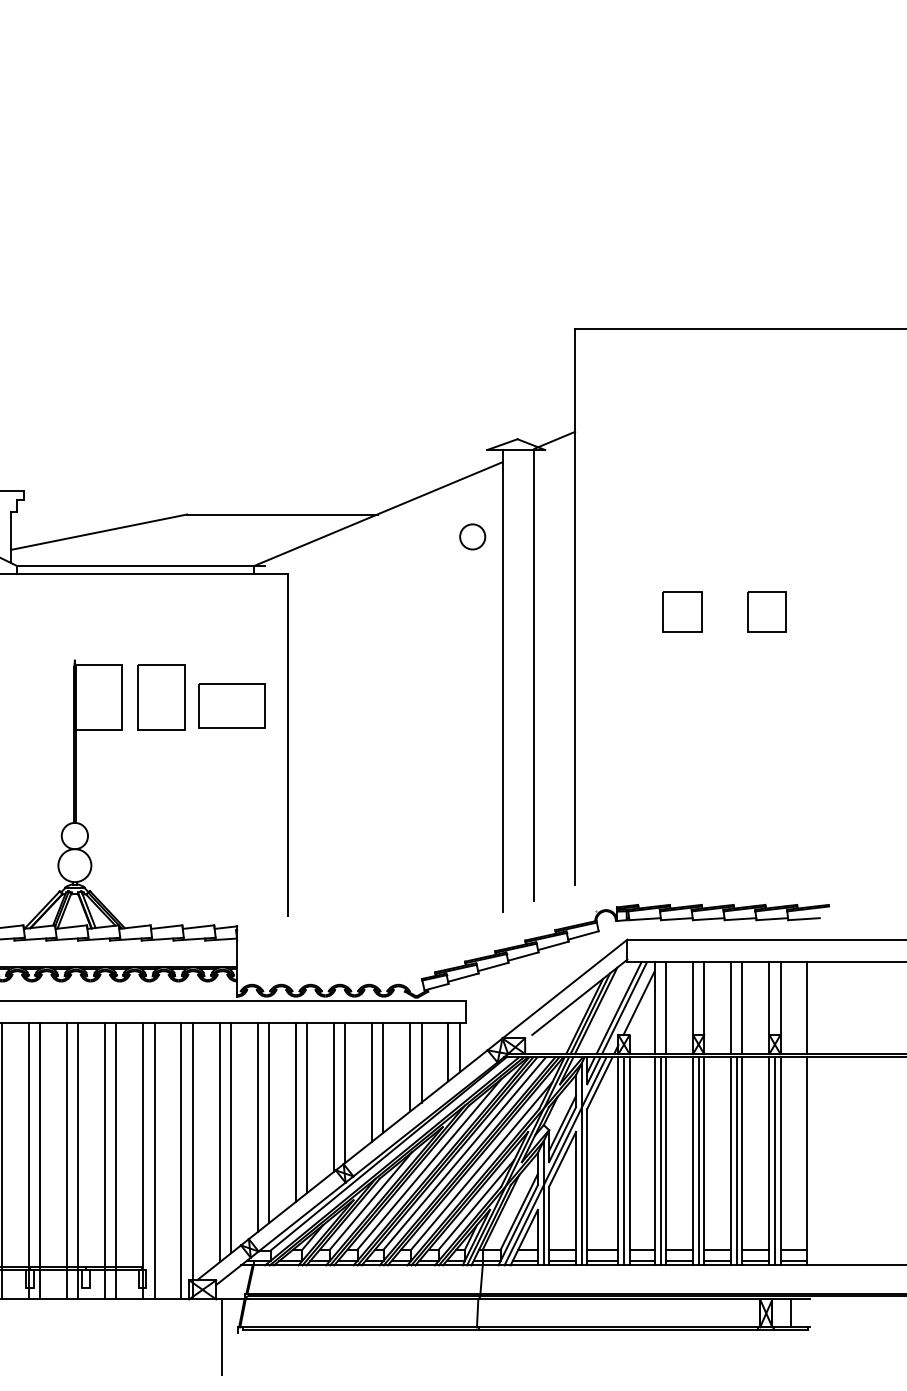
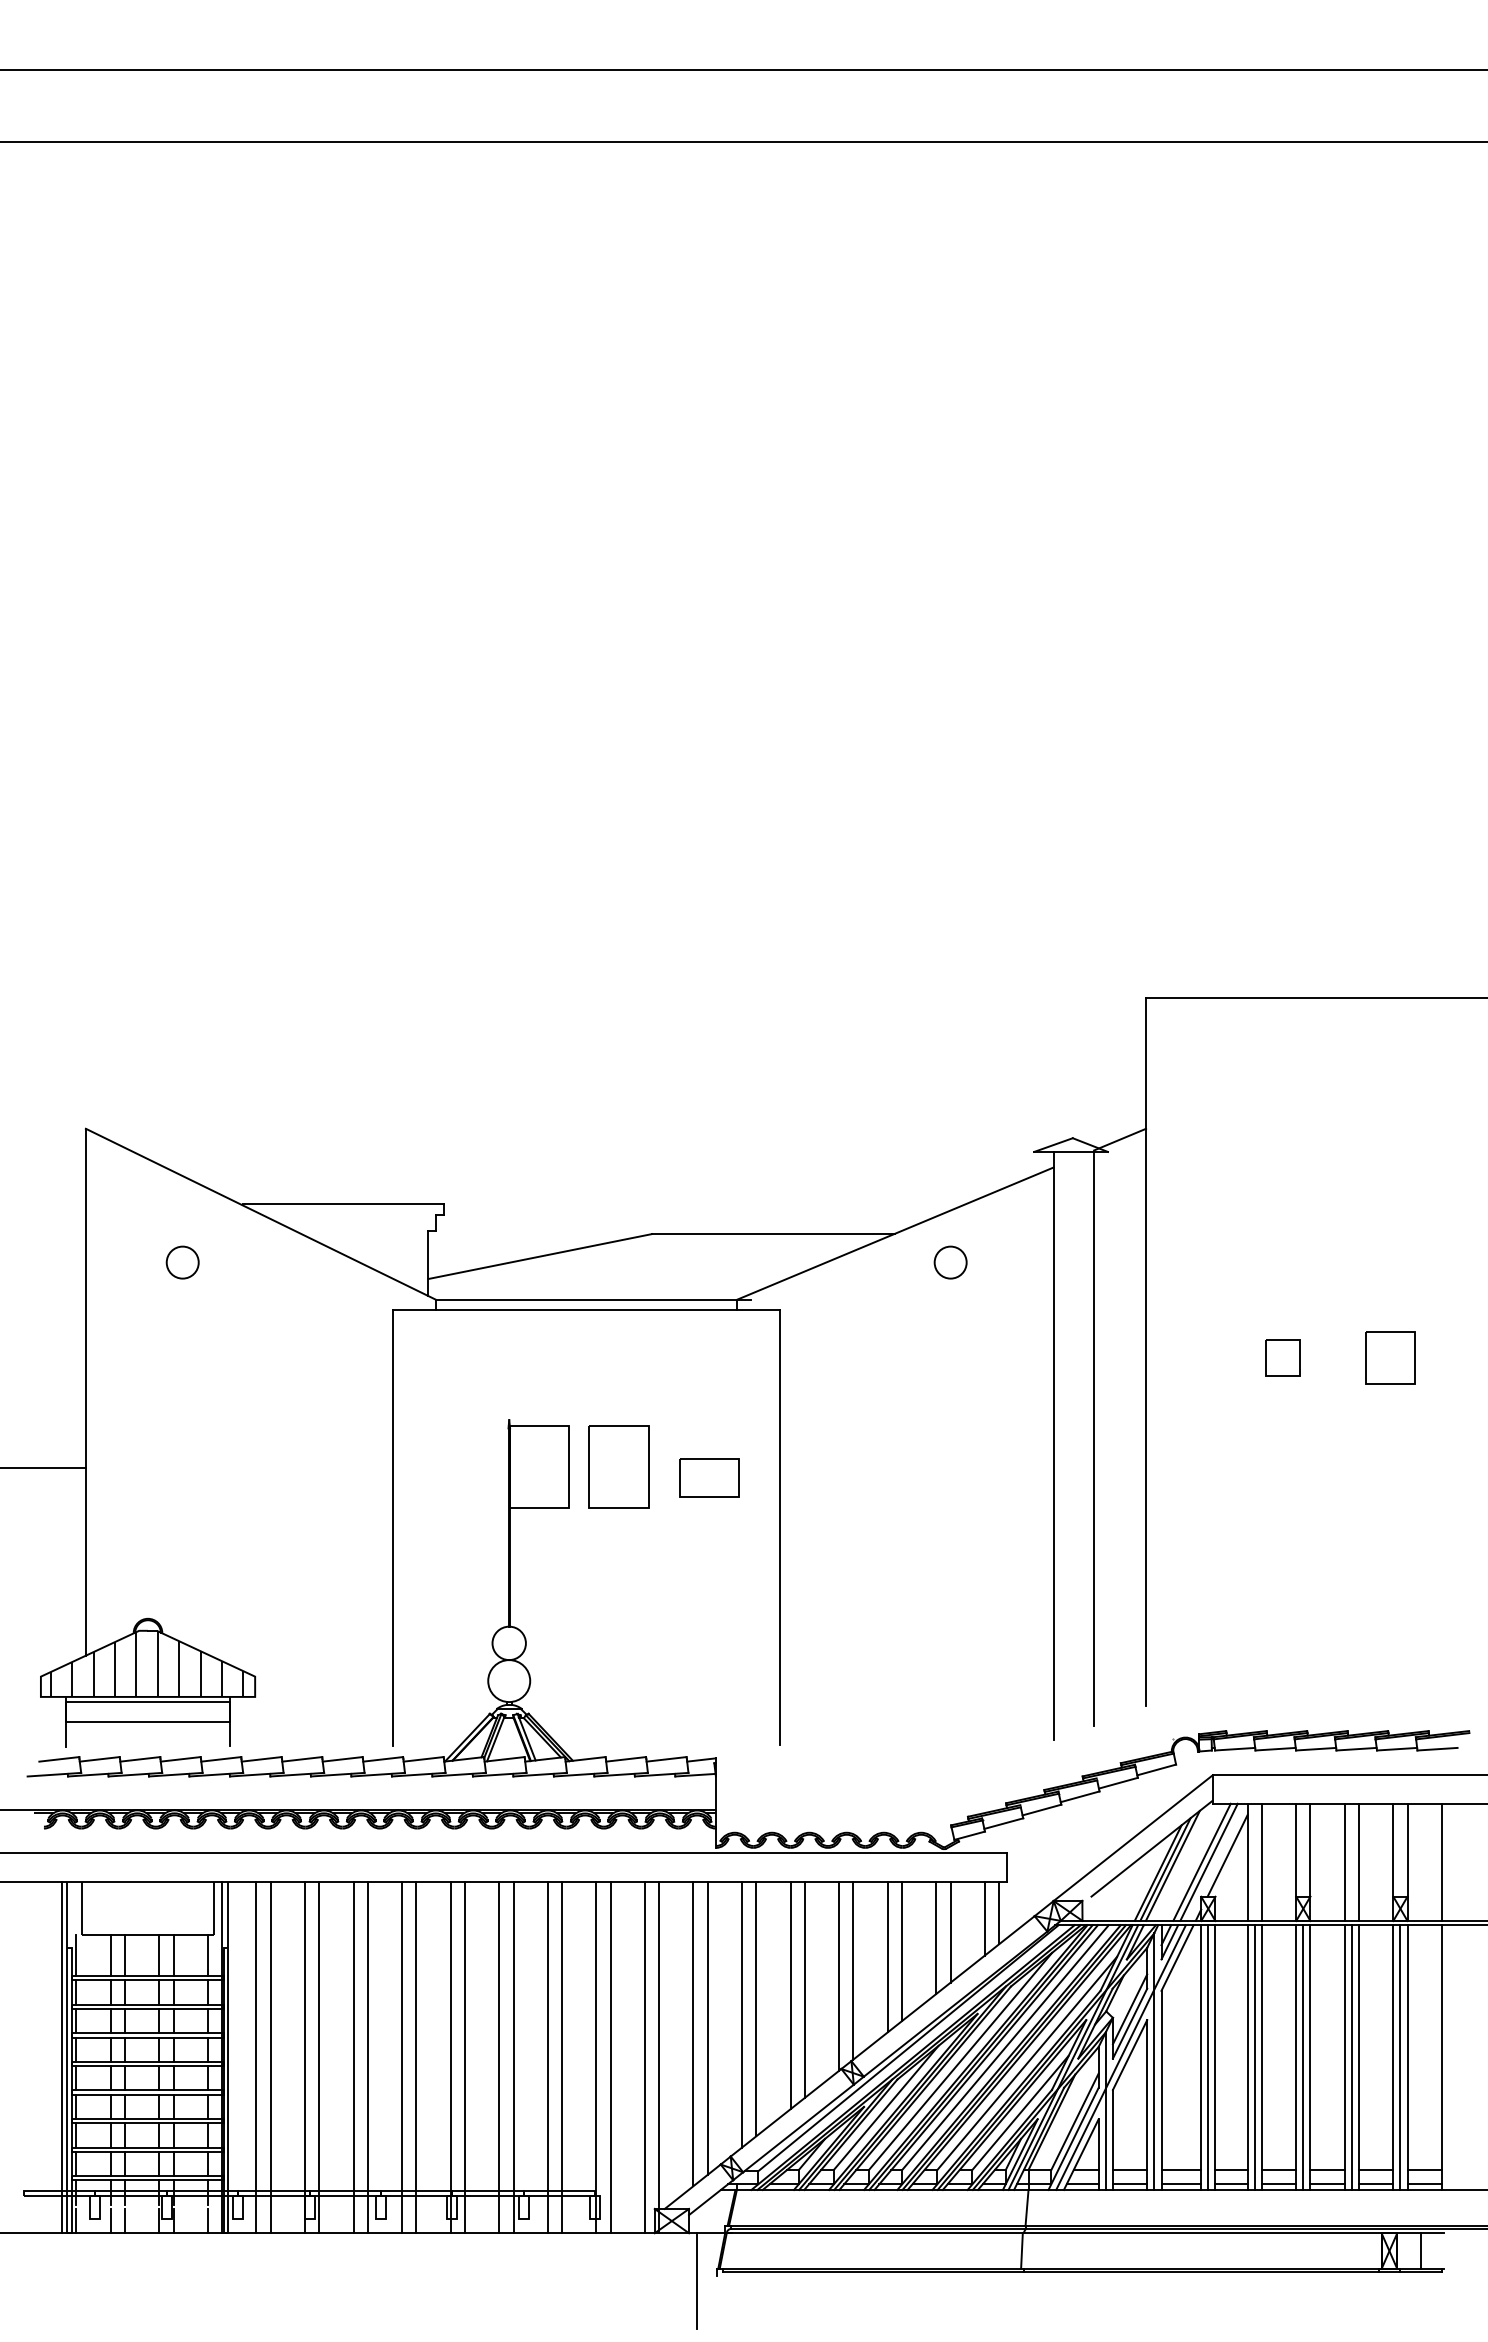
circle: (472, 536) -> (950, 1262), moved
part: (682, 611) -> (1282, 1357), size x0.7
part: (231, 705) -> (708, 1477), size x0.7

